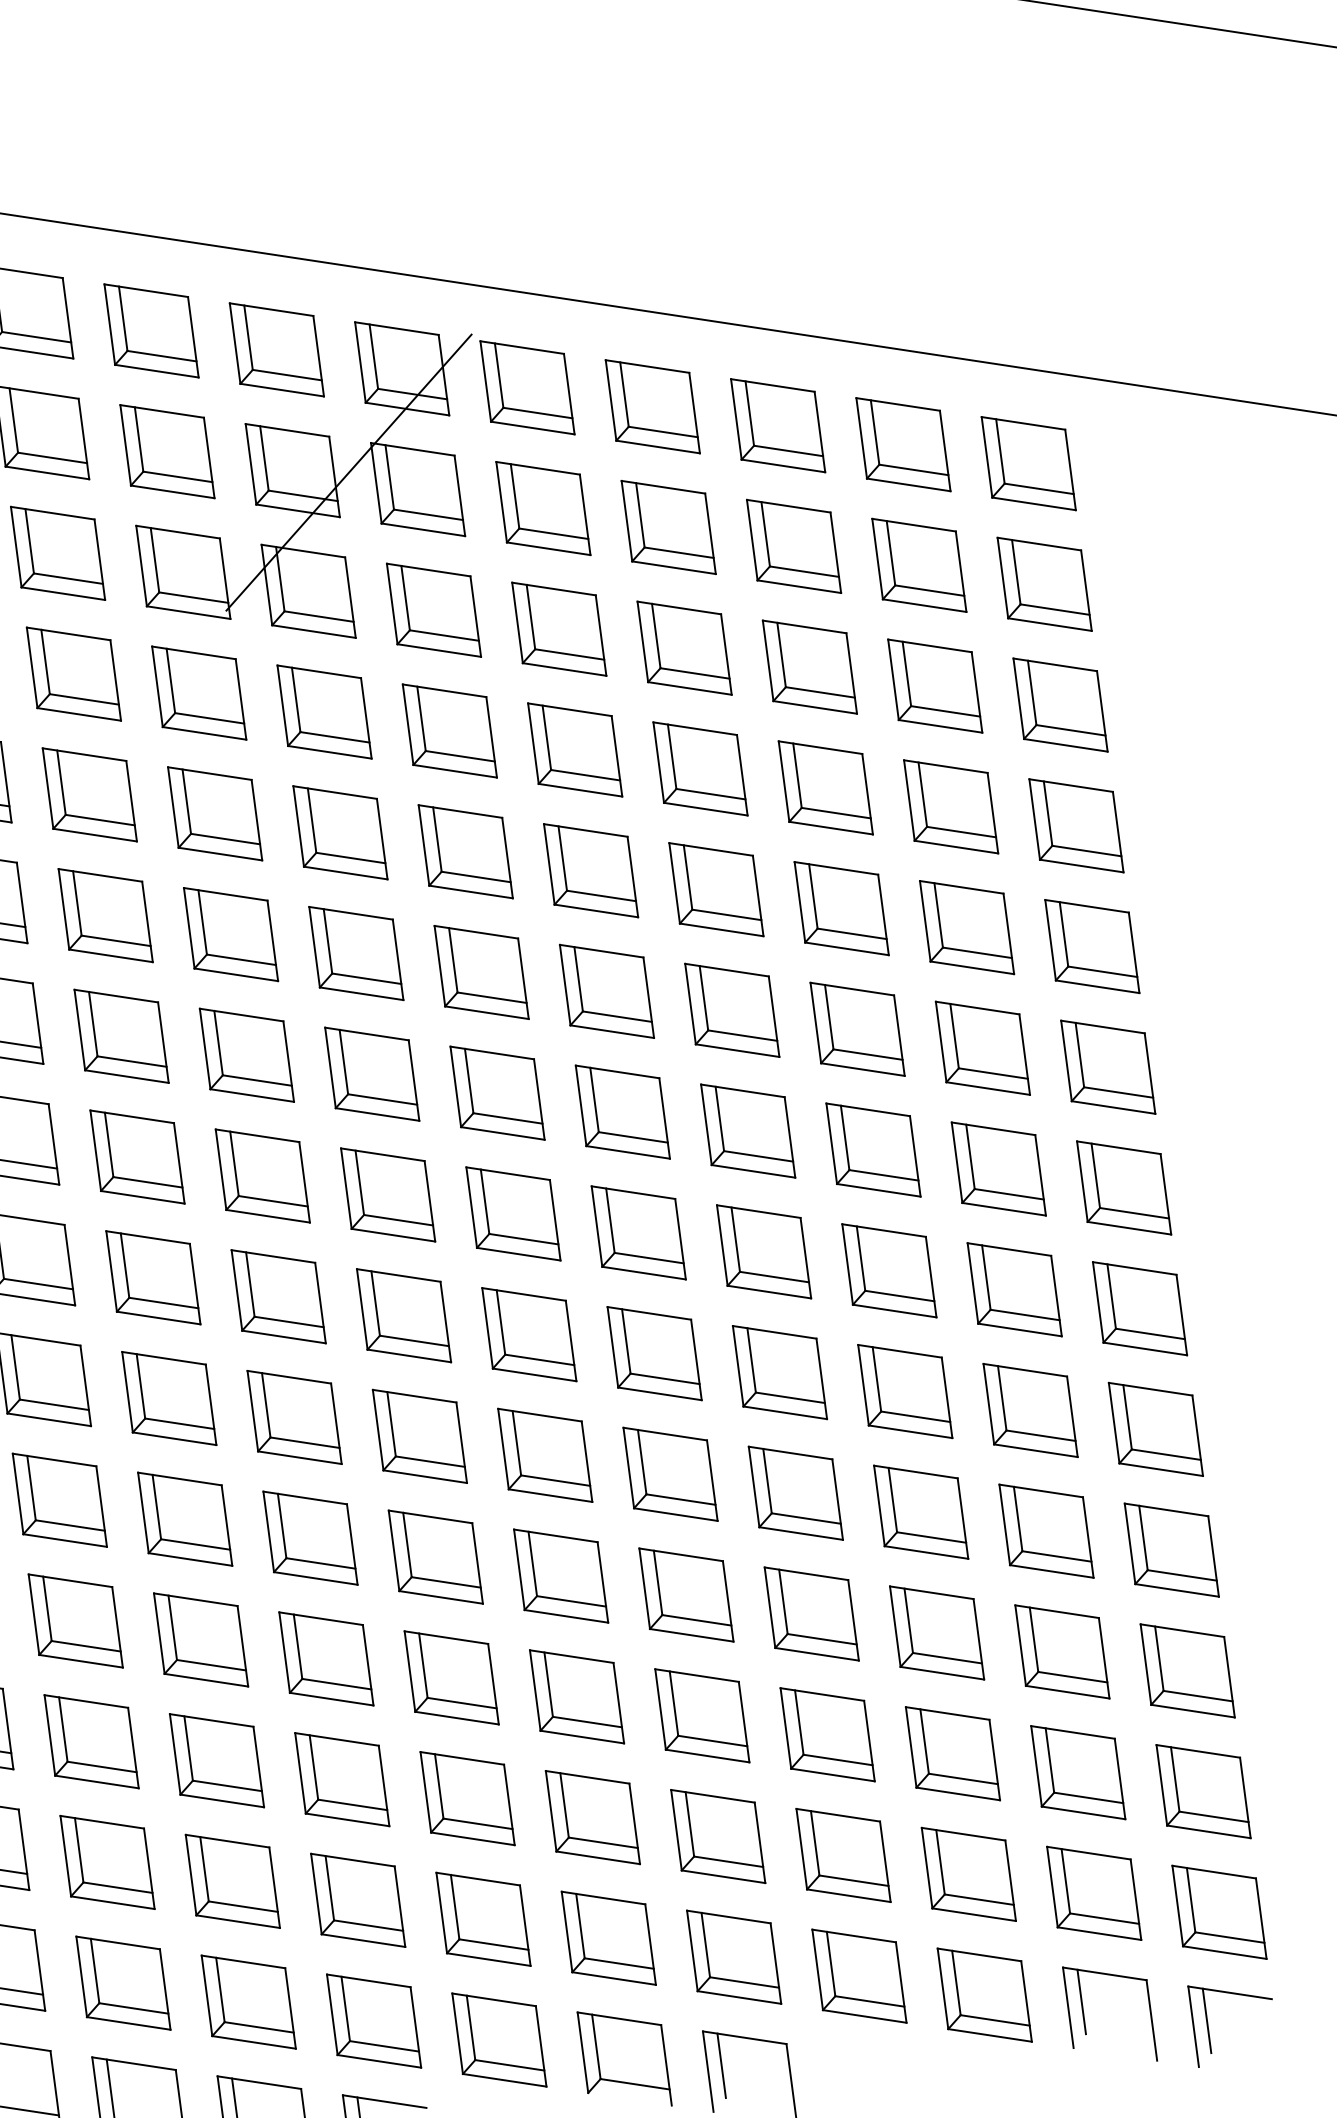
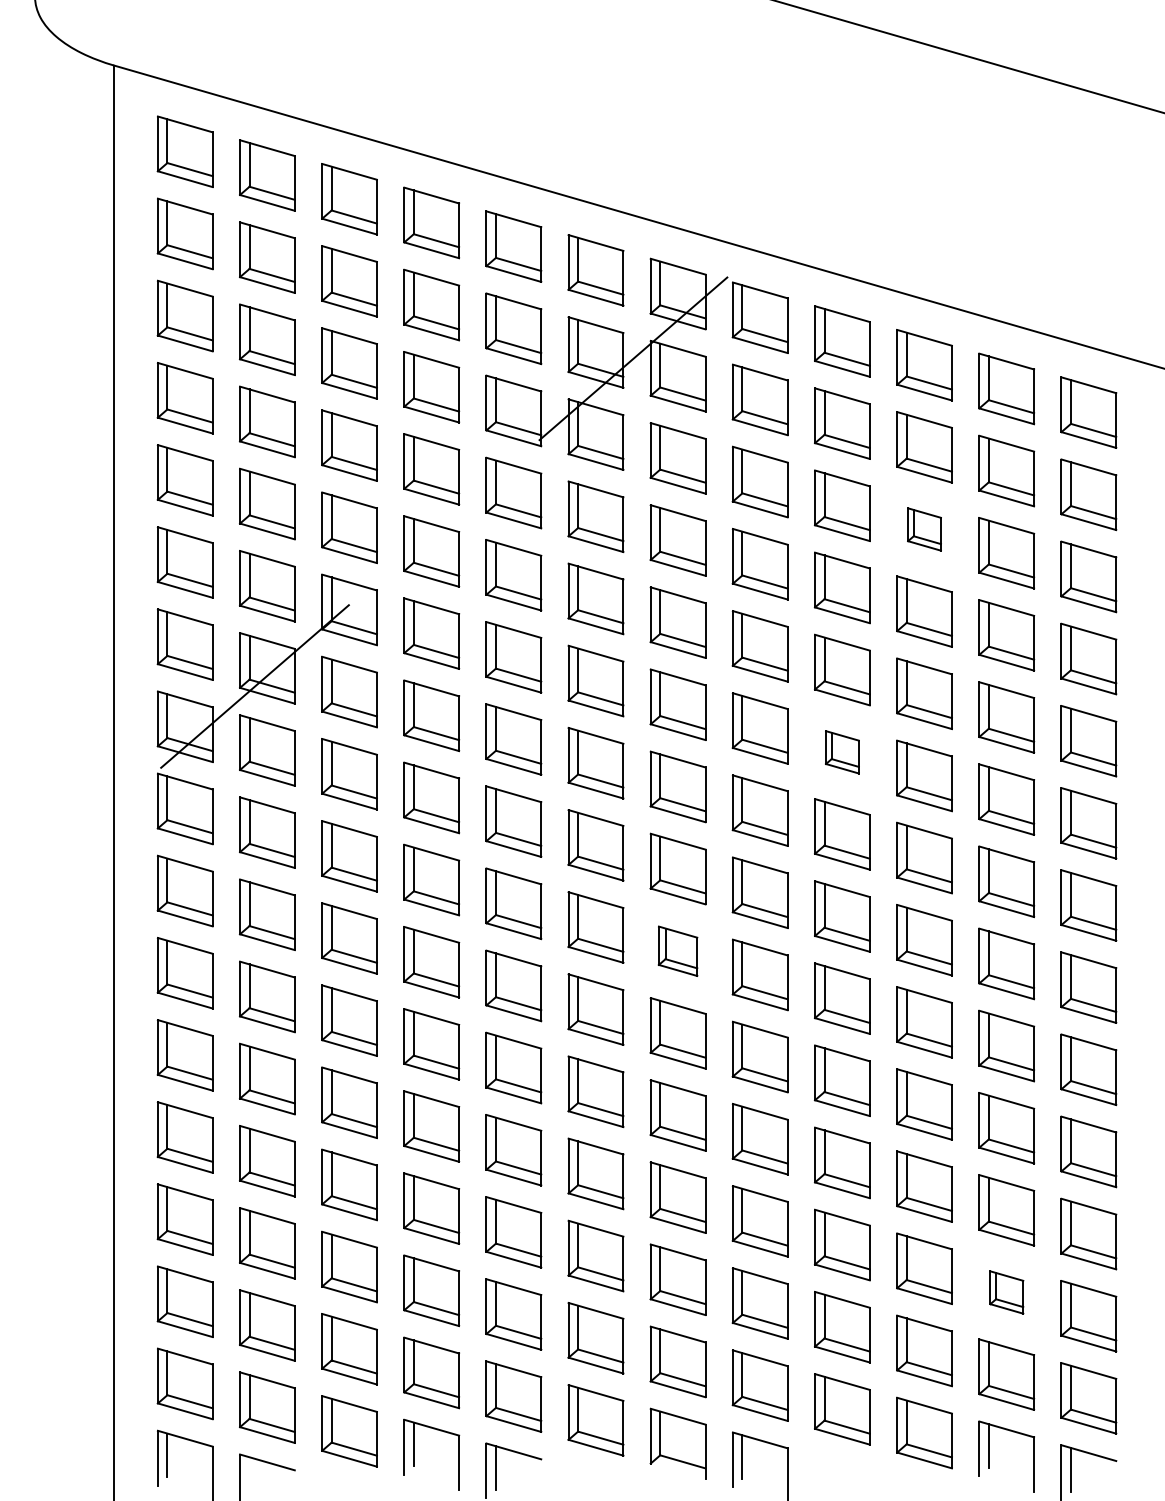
part: (809, 667) -> (924, 529), size x0.6
part: (732, 1010) -> (842, 752), size x0.6
part: (528, 1335) -> (677, 951), size x0.7
part: (1077, 1772) -> (1006, 1292), size x0.6

